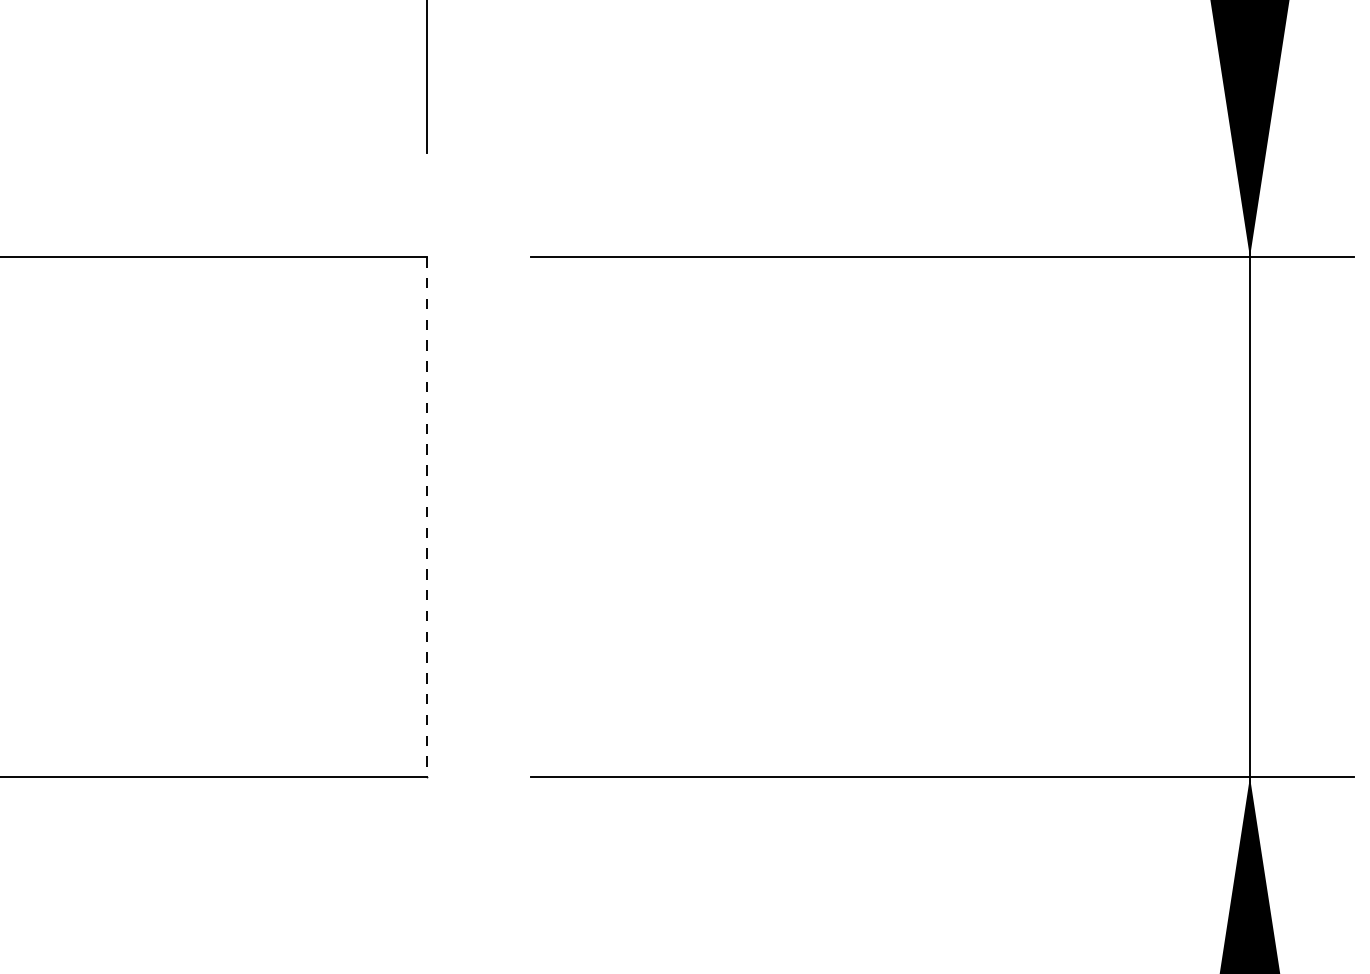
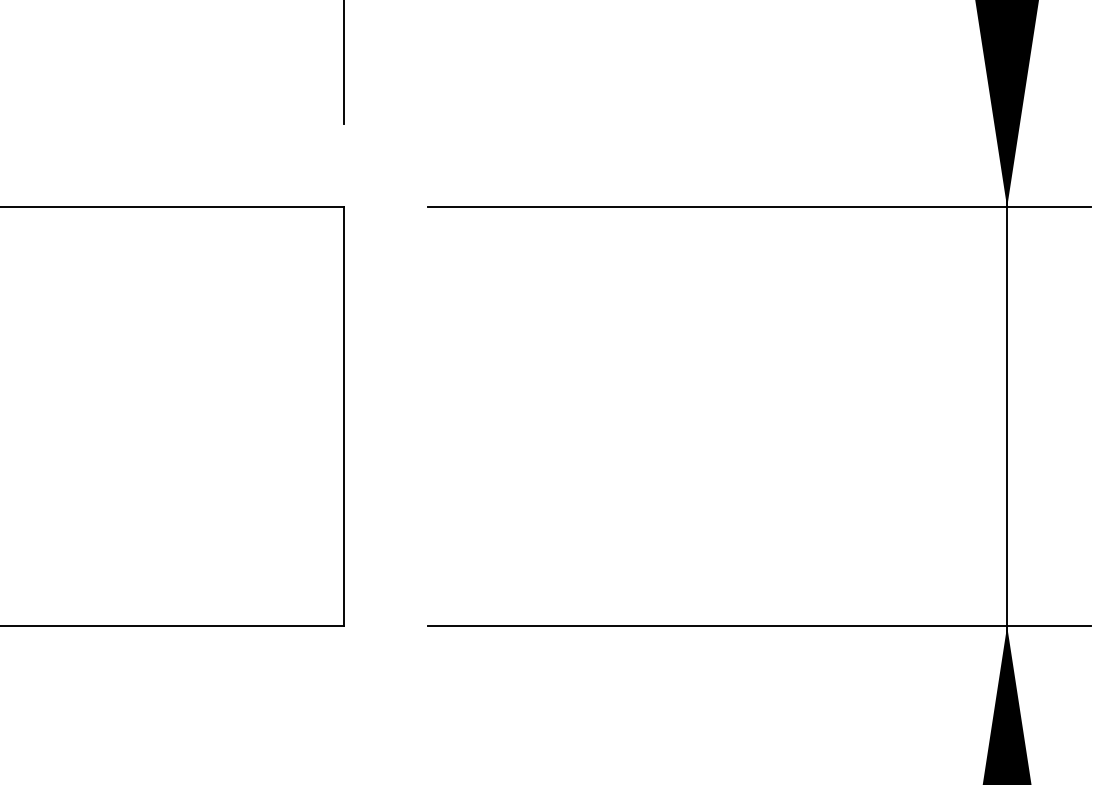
line: (426, 517) -> (343, 417), dashed -> solid

